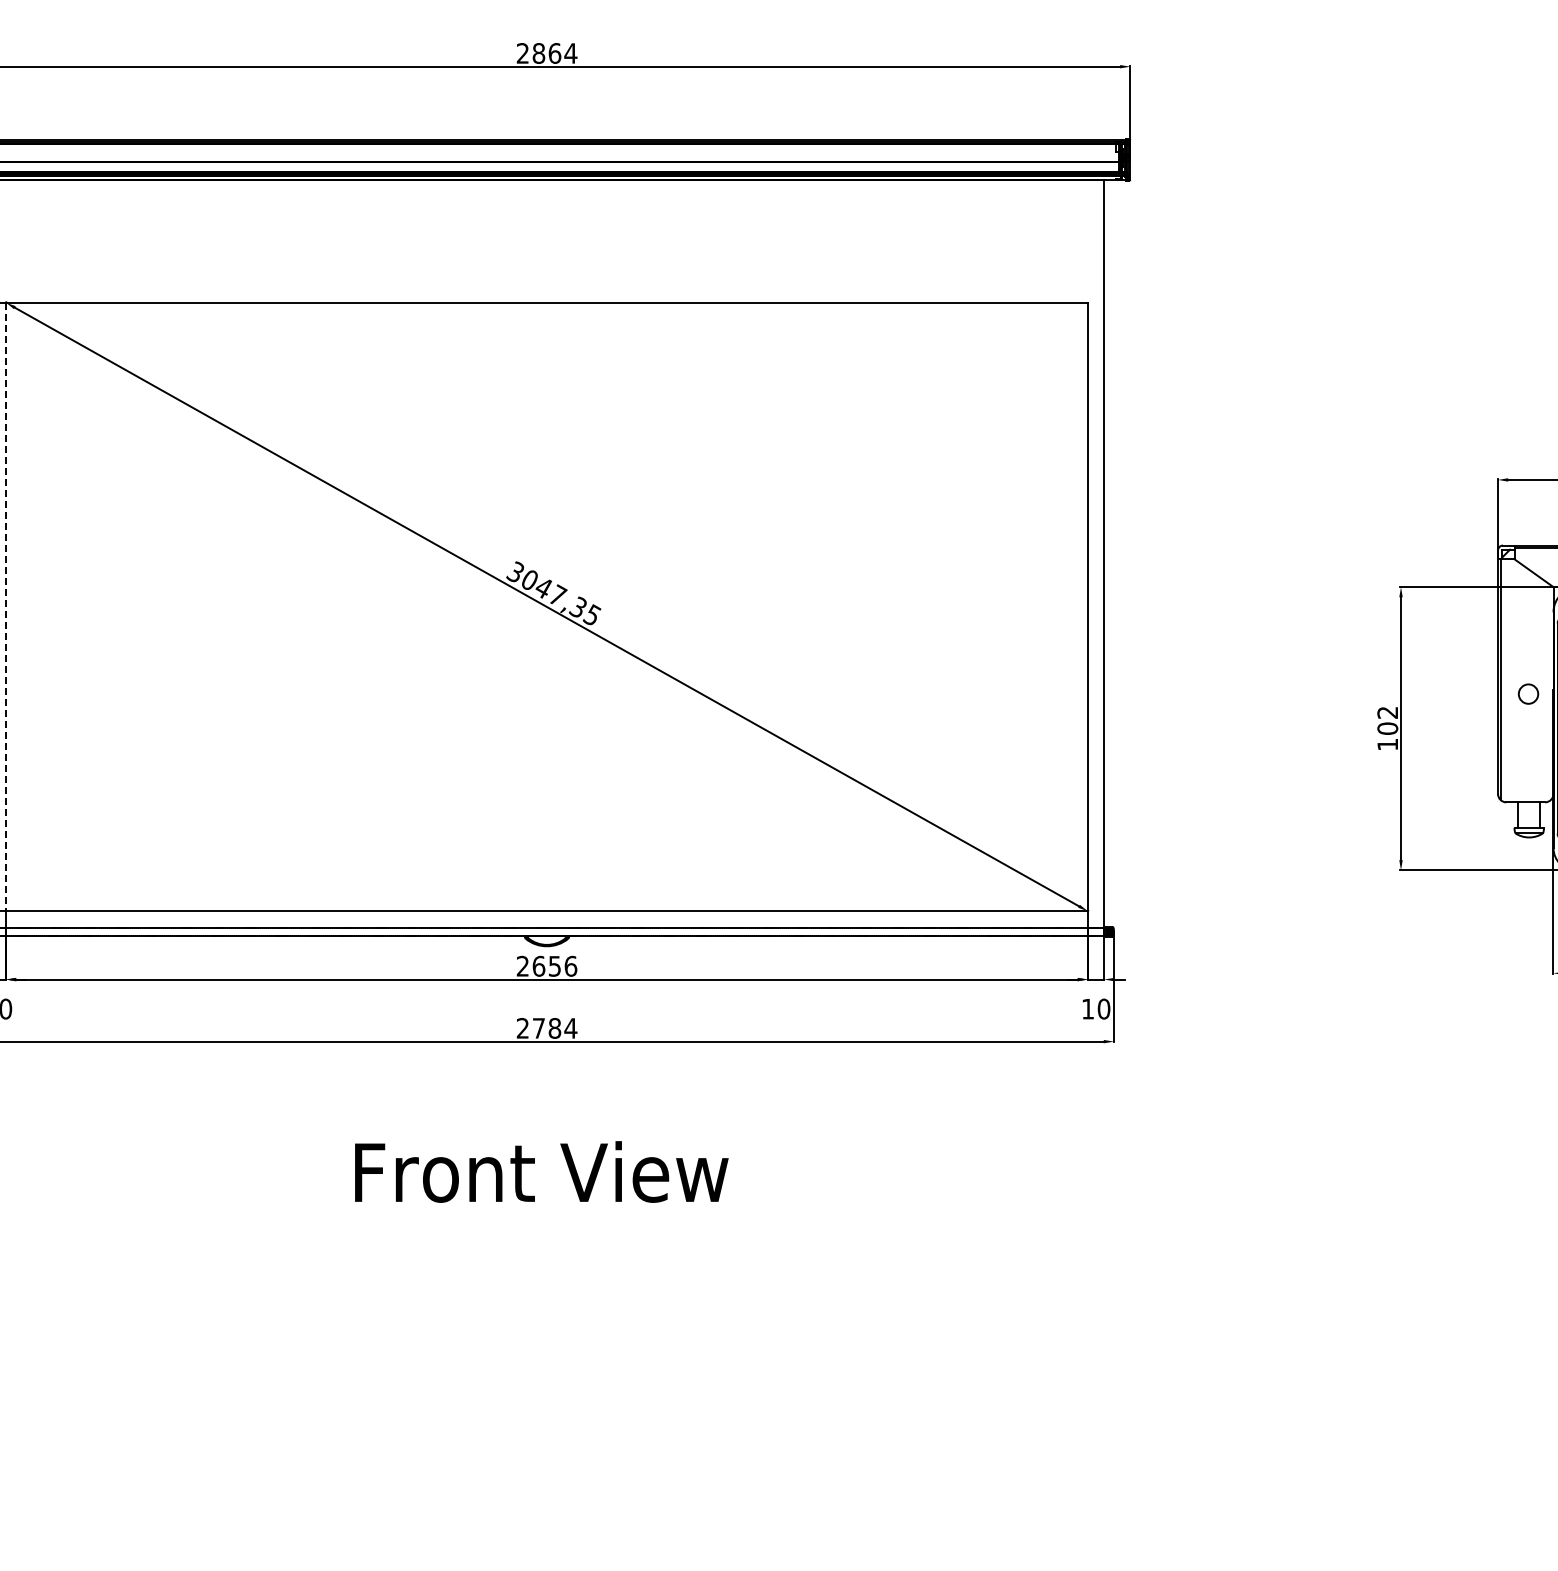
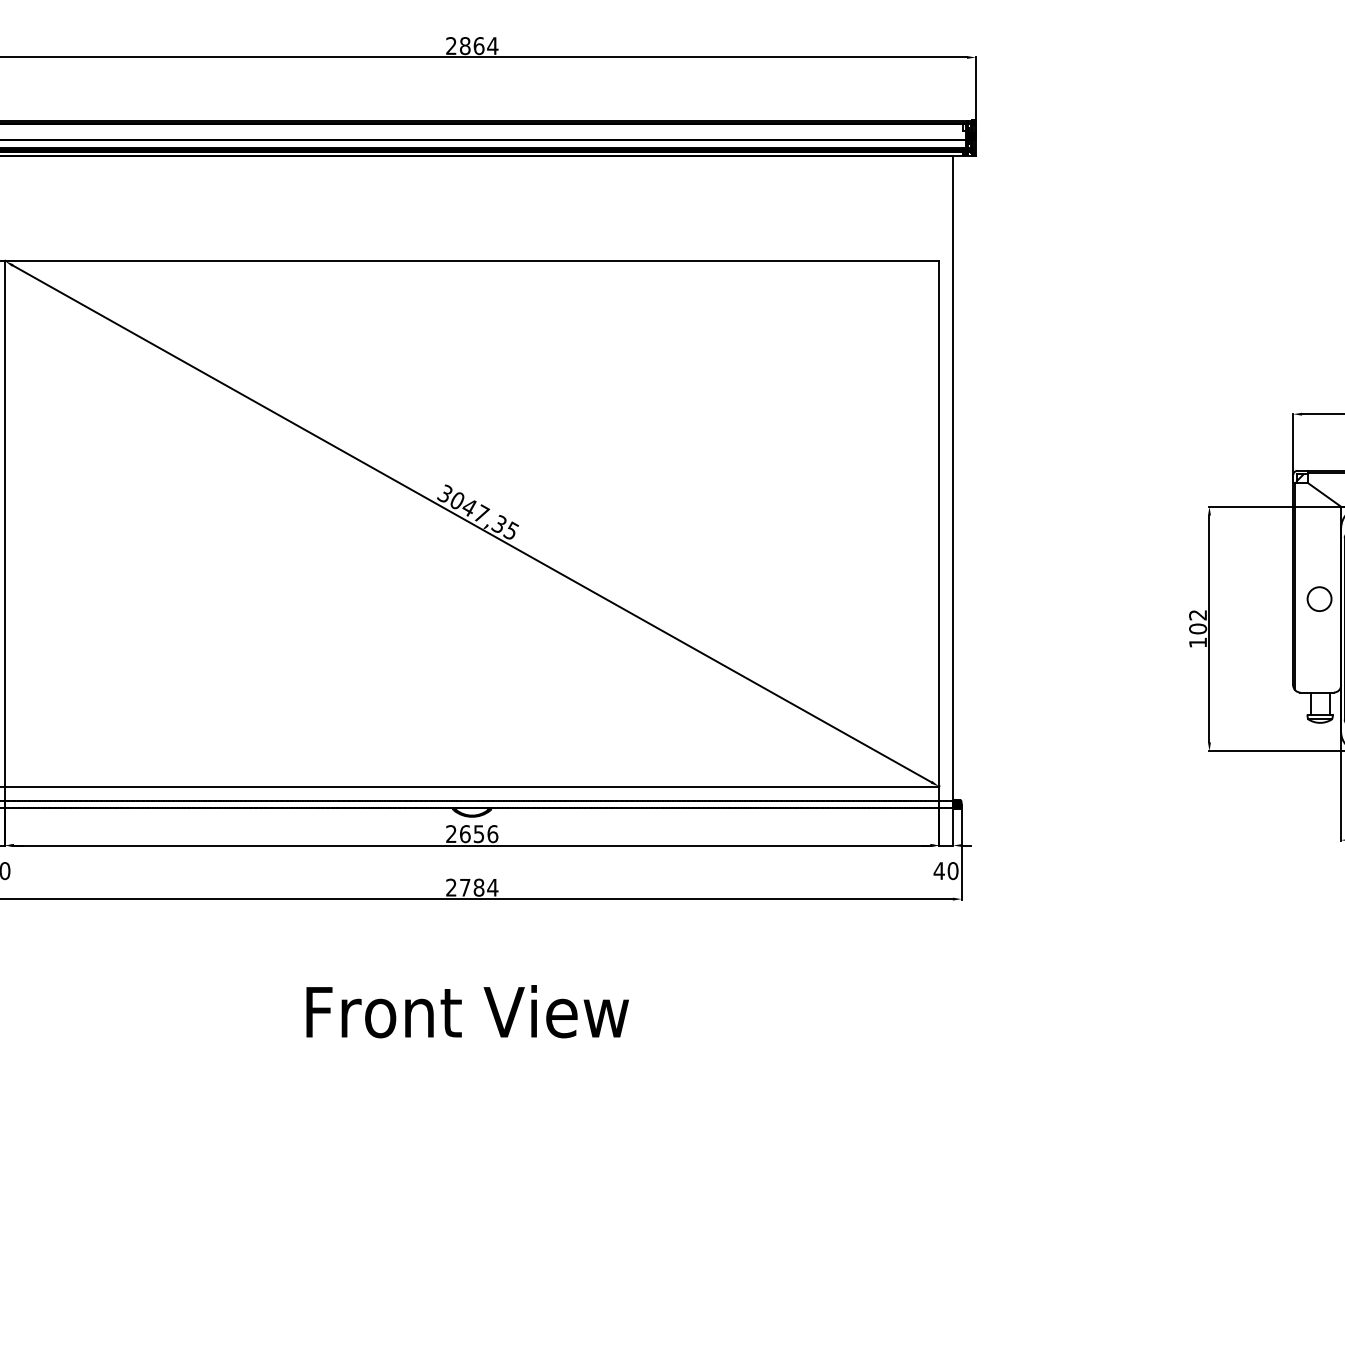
line: (6, 607) -> (5, 524), dashed -> solid
circle: (1528, 693) -> (1319, 598), size x1.43
text: (1087, 1009) -> (938, 871), 10 -> 40

